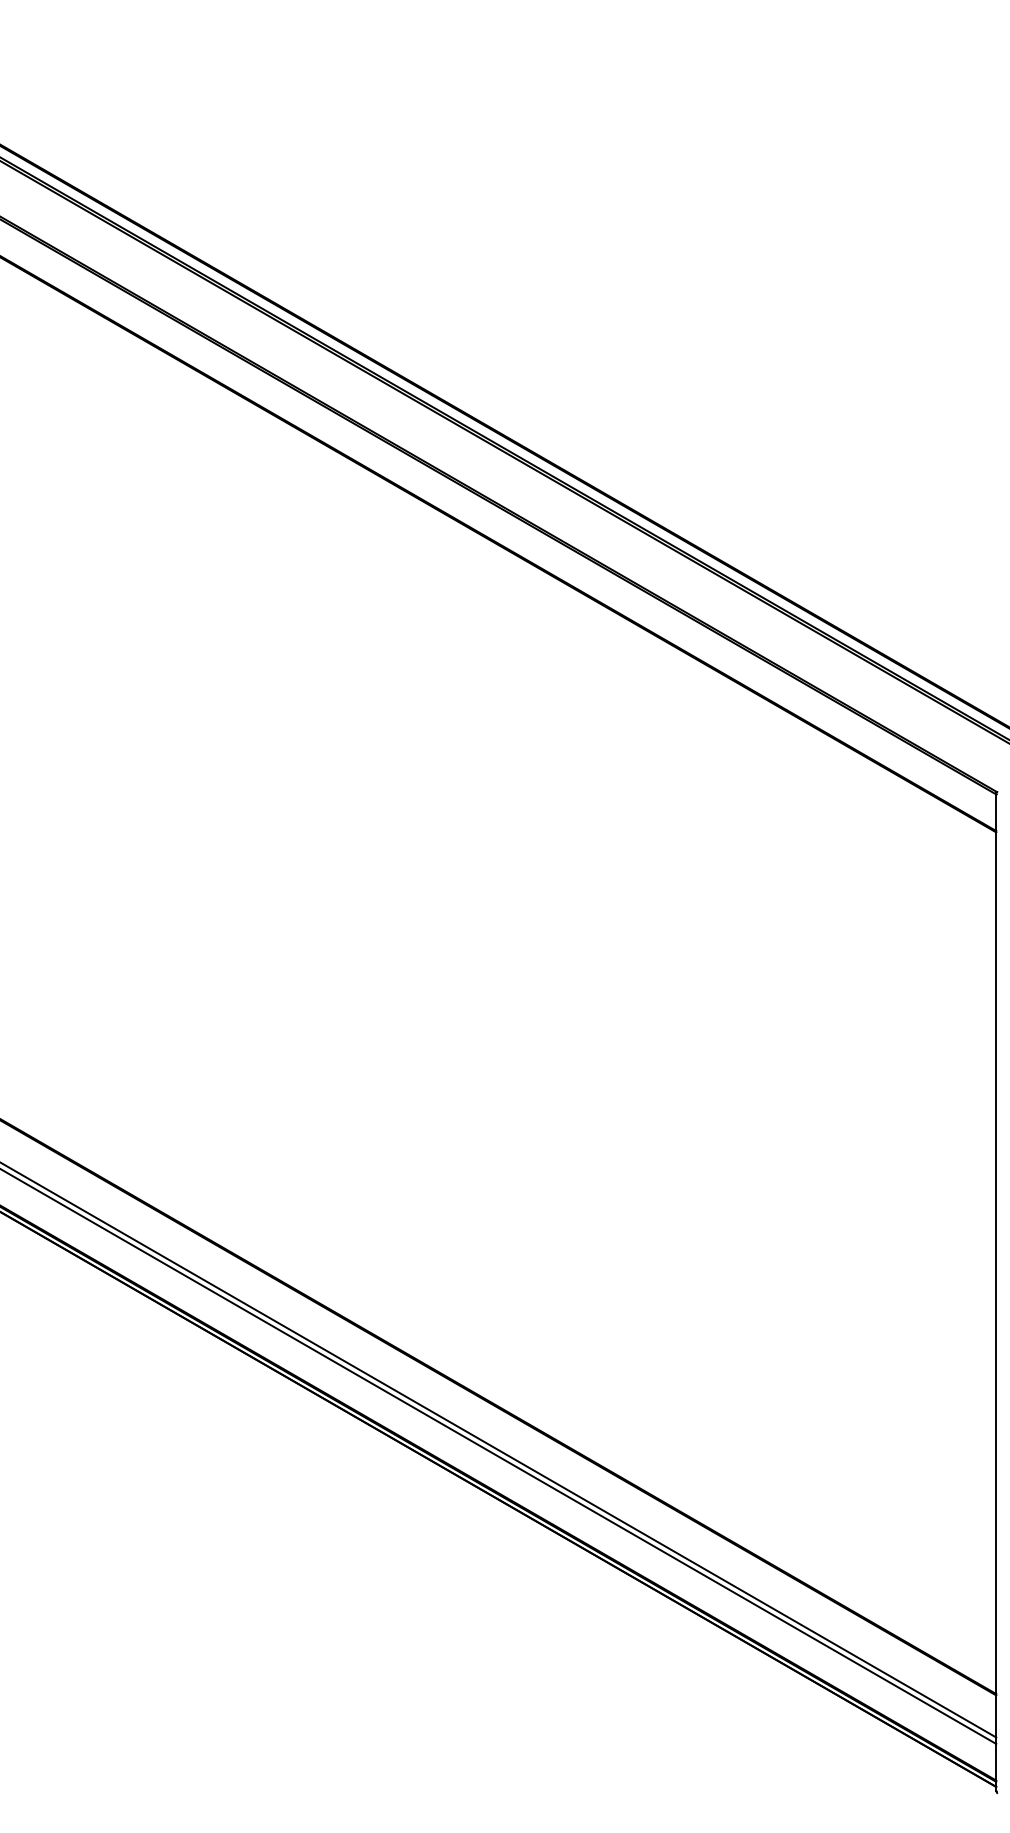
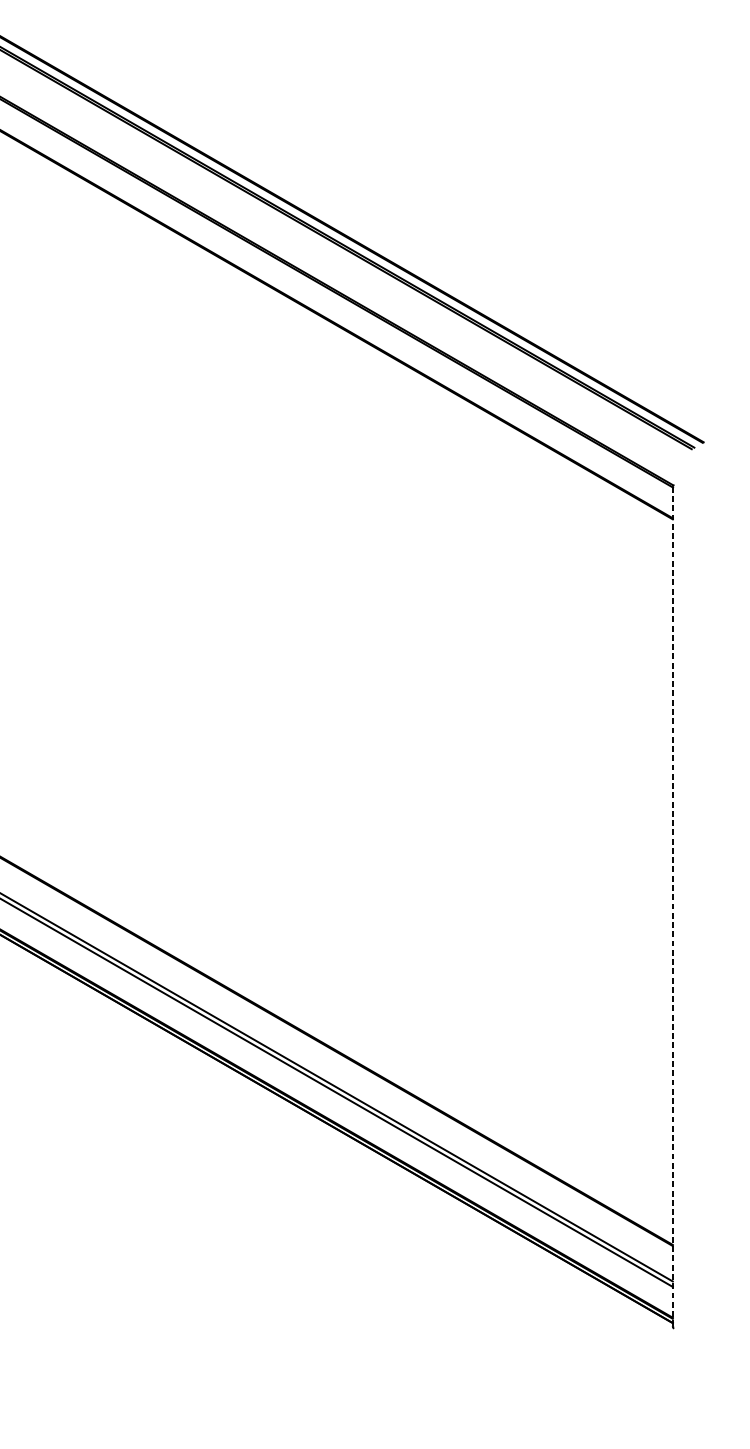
line: (996, 1291) -> (672, 905), solid -> dashed

